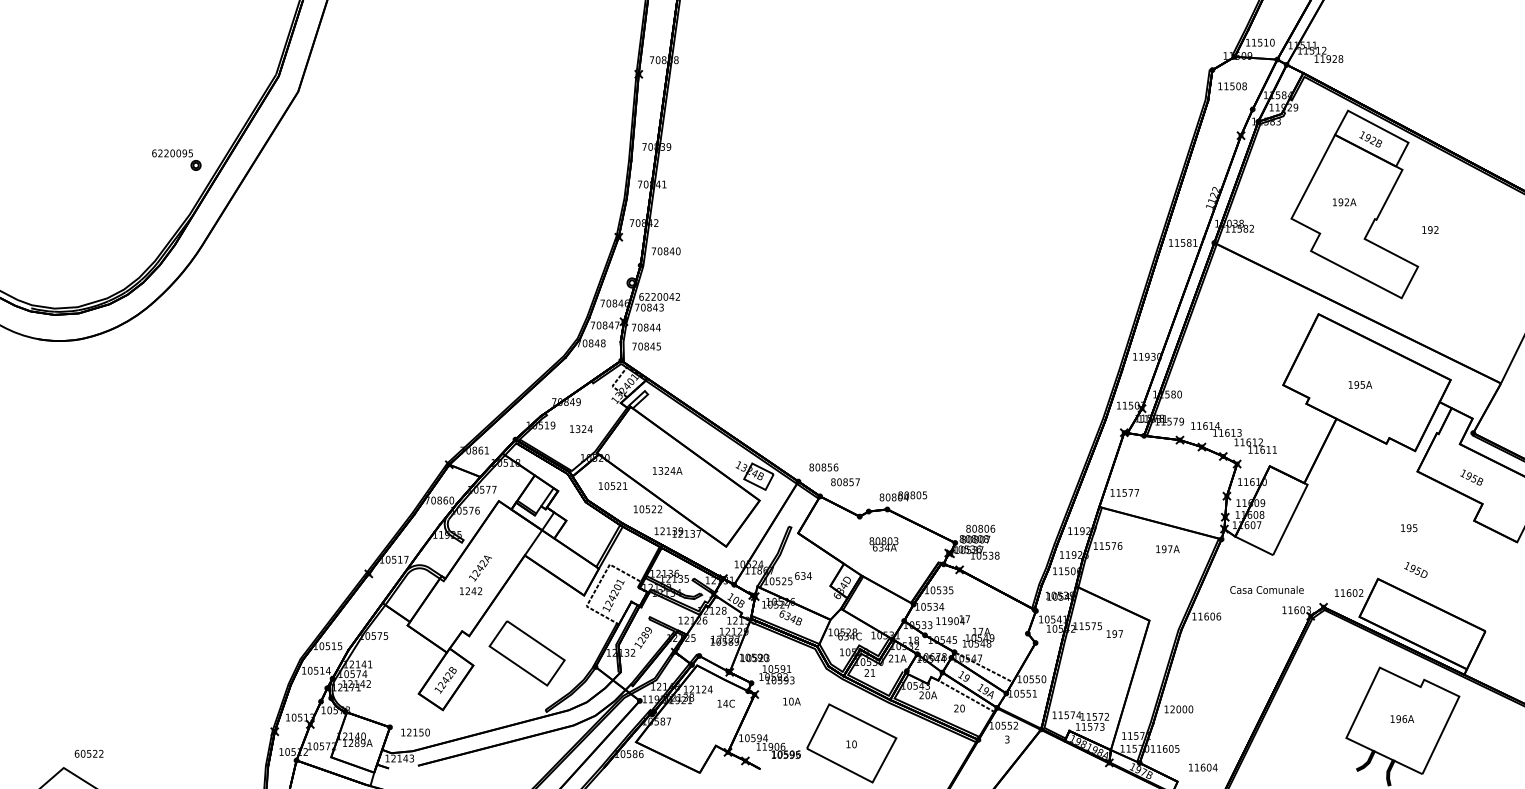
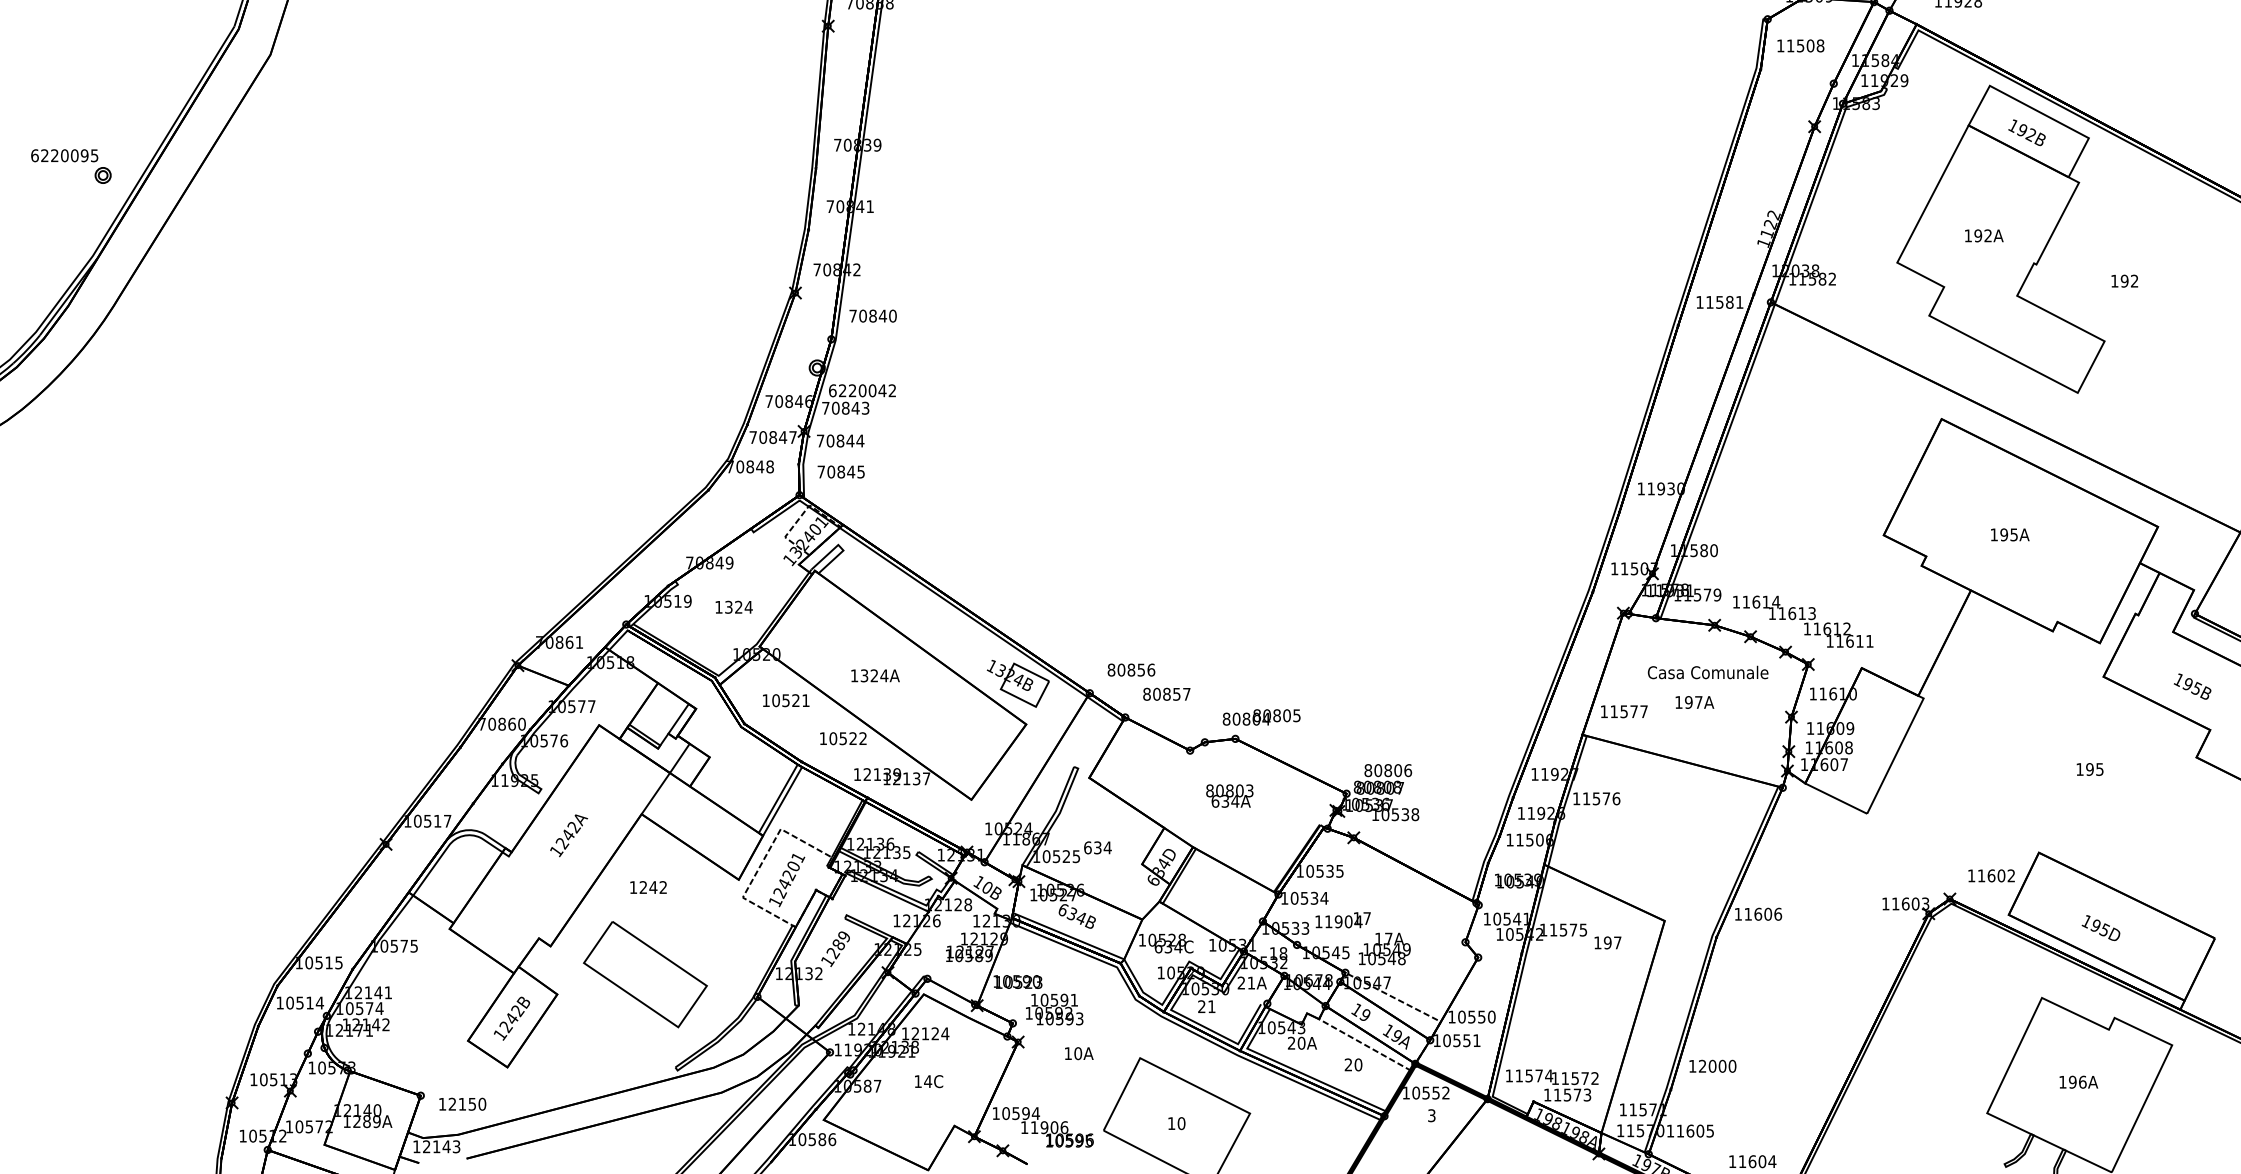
text: (1167, 549) -> (1694, 702), moved
text: (1415, 569) -> (2100, 927), moved
text: (1266, 589) -> (1707, 671), moved
text: (471, 590) -> (649, 886), moved
text: (725, 703) -> (927, 1081), moved

